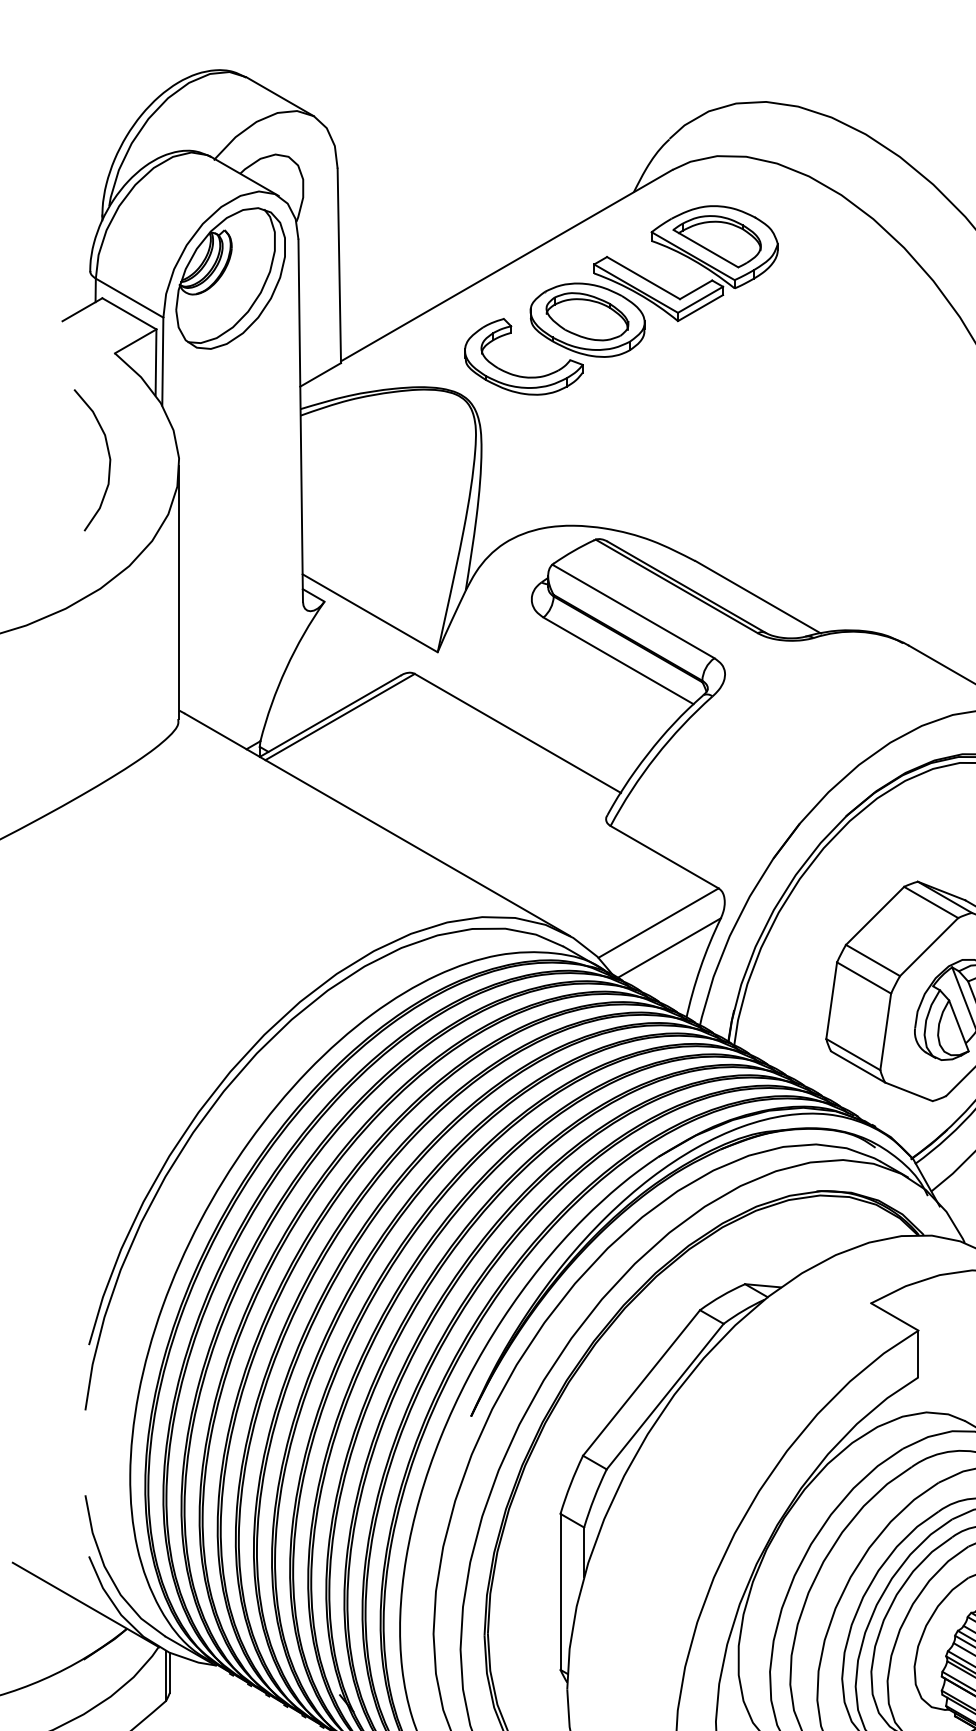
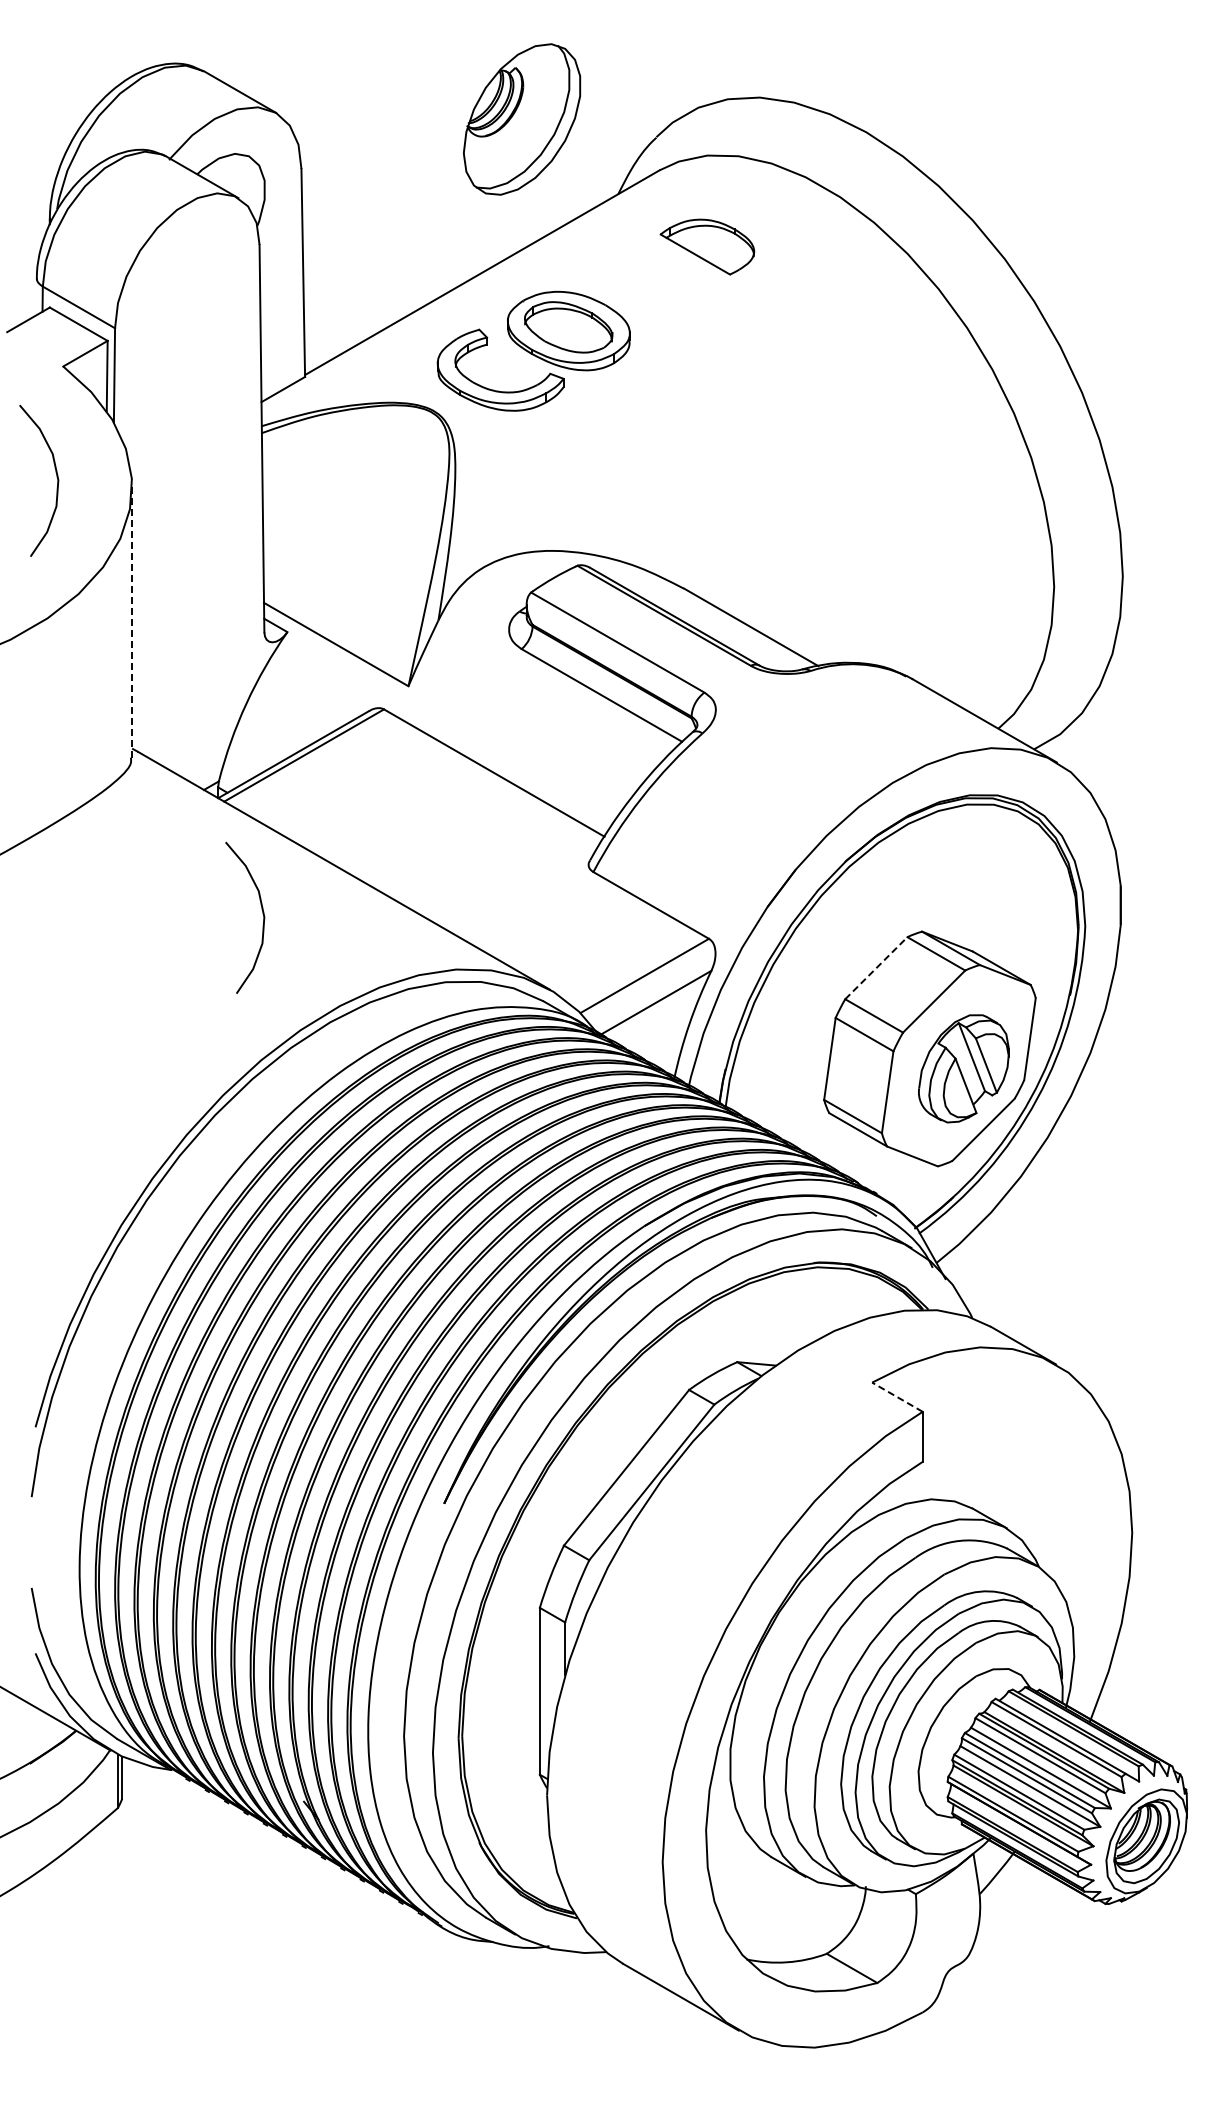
part: (687, 257) -> (675, 264), removed
part: (231, 278) -> (522, 119), moved
line: (179, 591) -> (132, 621), solid -> dashed
curve: (301, 865) -> (262, 914), added
line: (875, 916) -> (876, 968), solid -> dashed
line: (894, 1316) -> (897, 1396), solid -> dashed

